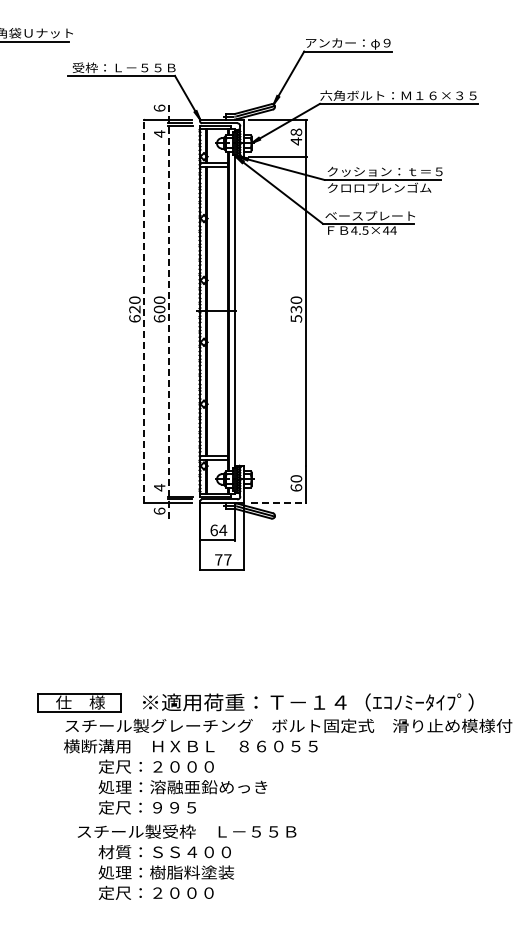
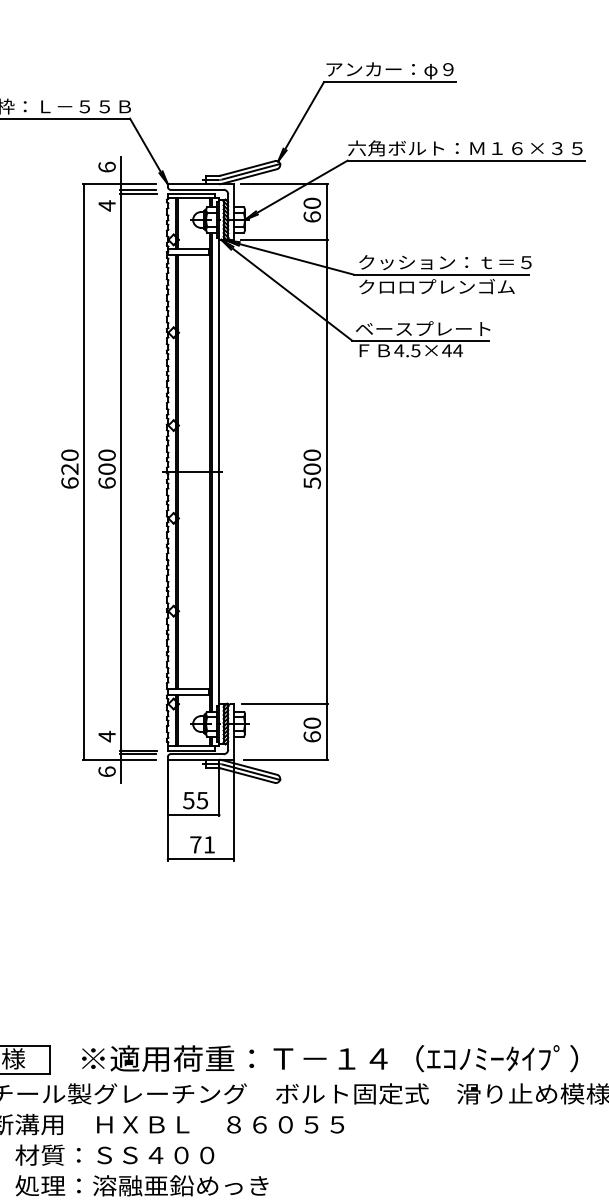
text: (296, 136) -> (312, 209), 48 -> 60
text: (296, 309) -> (312, 469), 530 -> 500
line: (169, 310) -> (121, 470), dashed -> solid
line: (144, 311) -> (84, 472), dashed -> solid
line: (277, 466) -> (283, 704), added
line: (279, 503) -> (286, 760), dashed -> solid
text: (218, 530) -> (195, 800), 64 -> 55
text: (227, 559) -> (208, 844), 77 -> 71
text: (164, 766) -> (114, 1154), 定尺：２０００ -> 材質：ＳＳ４００

